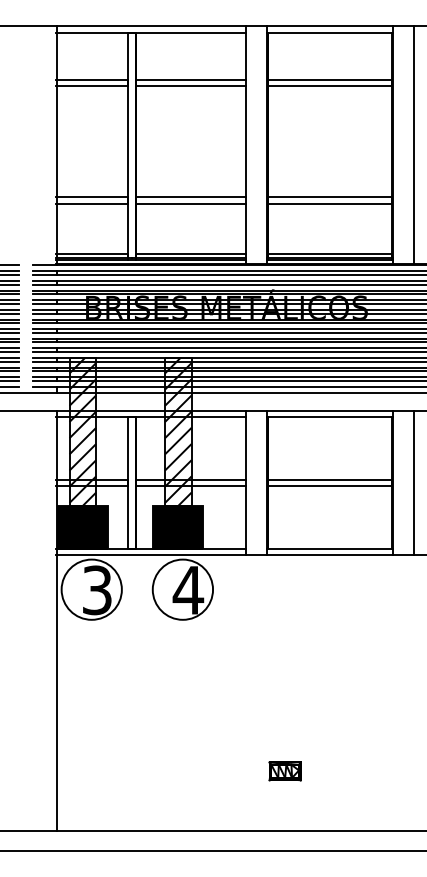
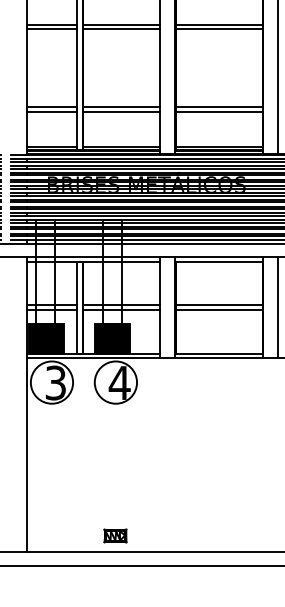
hatch: (82, 431) -> (45, 271), removed
hatch: (178, 431) -> (112, 271), removed
part: (284, 771) -> (114, 536), moved

